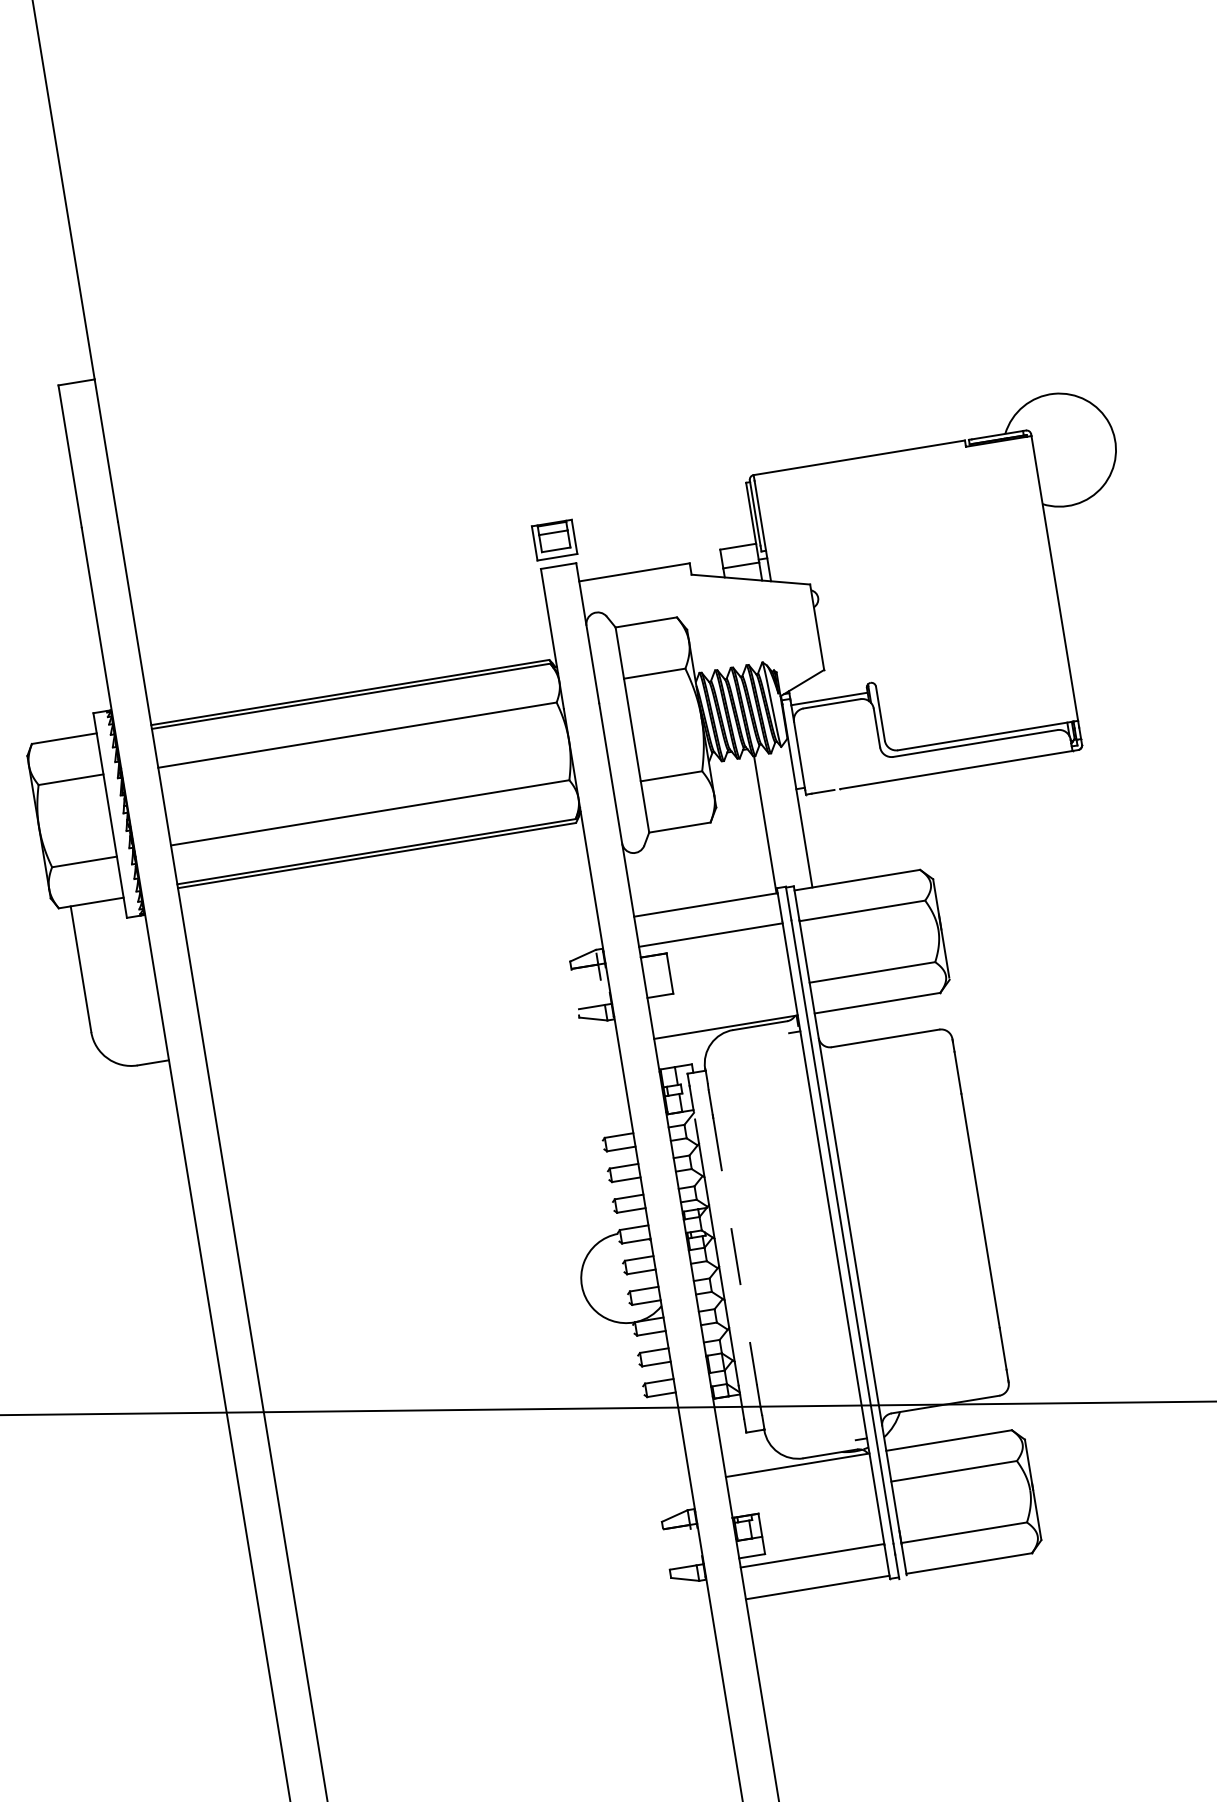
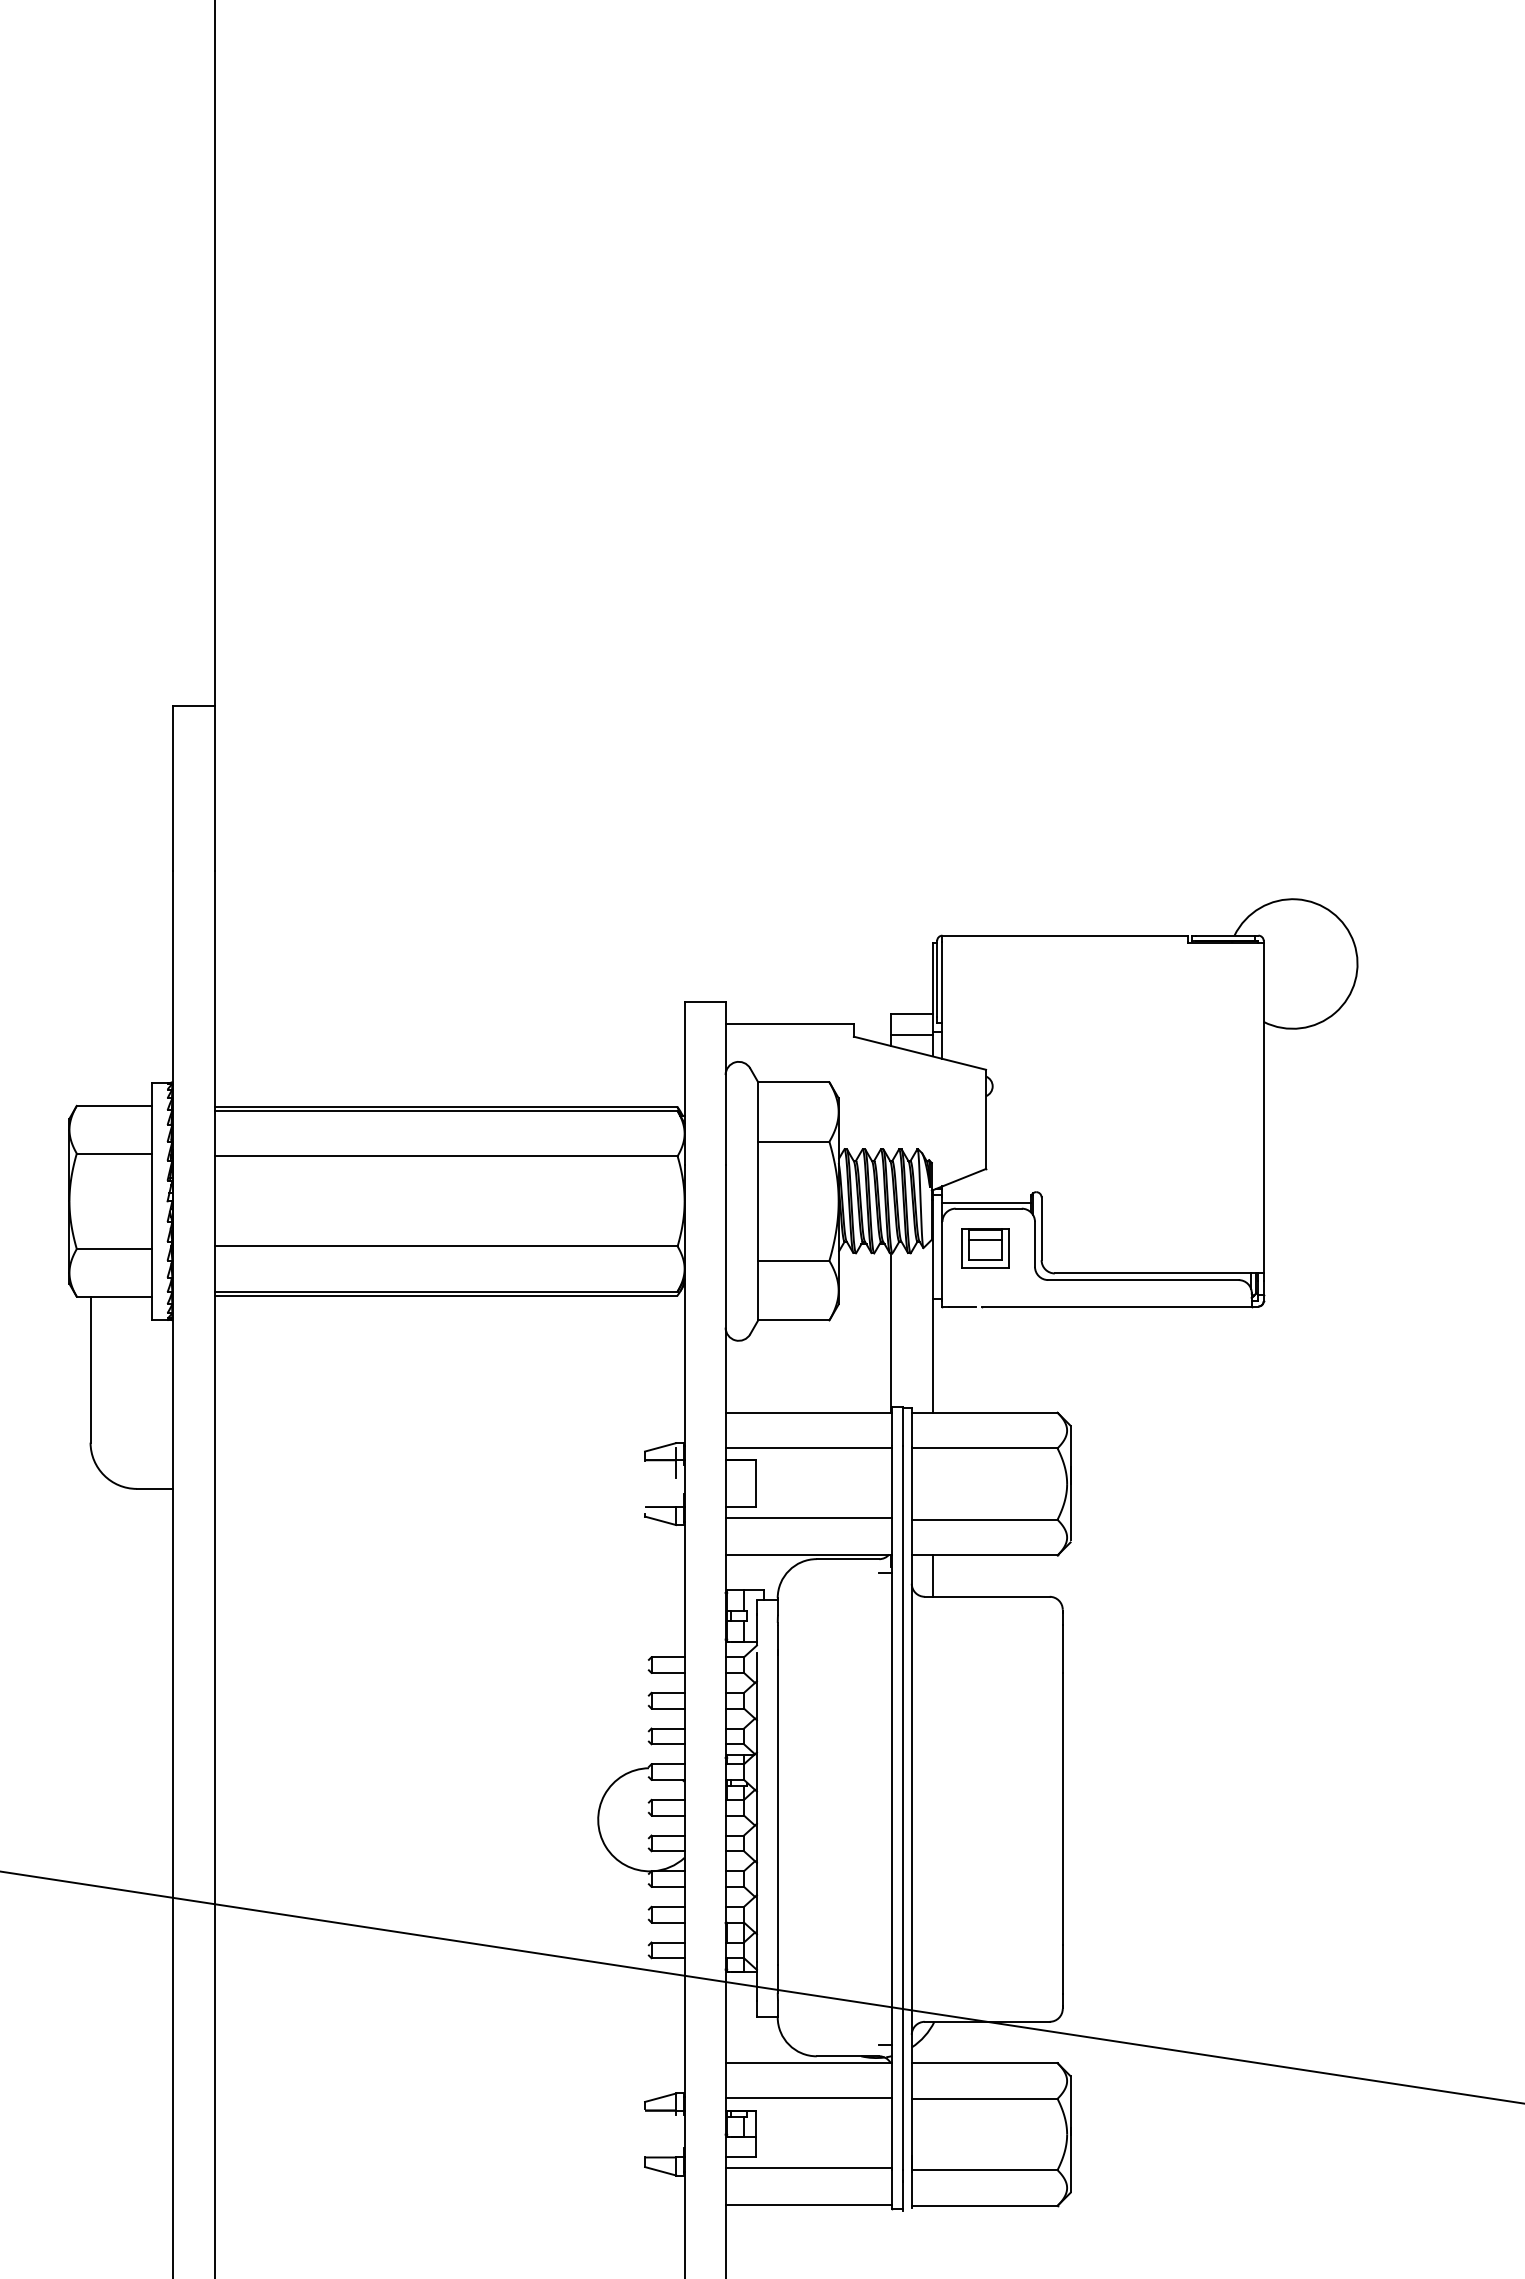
part: (554, 540) -> (985, 1248), moved
line: (720, 995) -> (808, 1517), added
line: (835, 1027) -> (932, 1575), added
line: (734, 1250) -> (777, 1808), dashed -> solid
line: (802, 1495) -> (808, 2098), added

